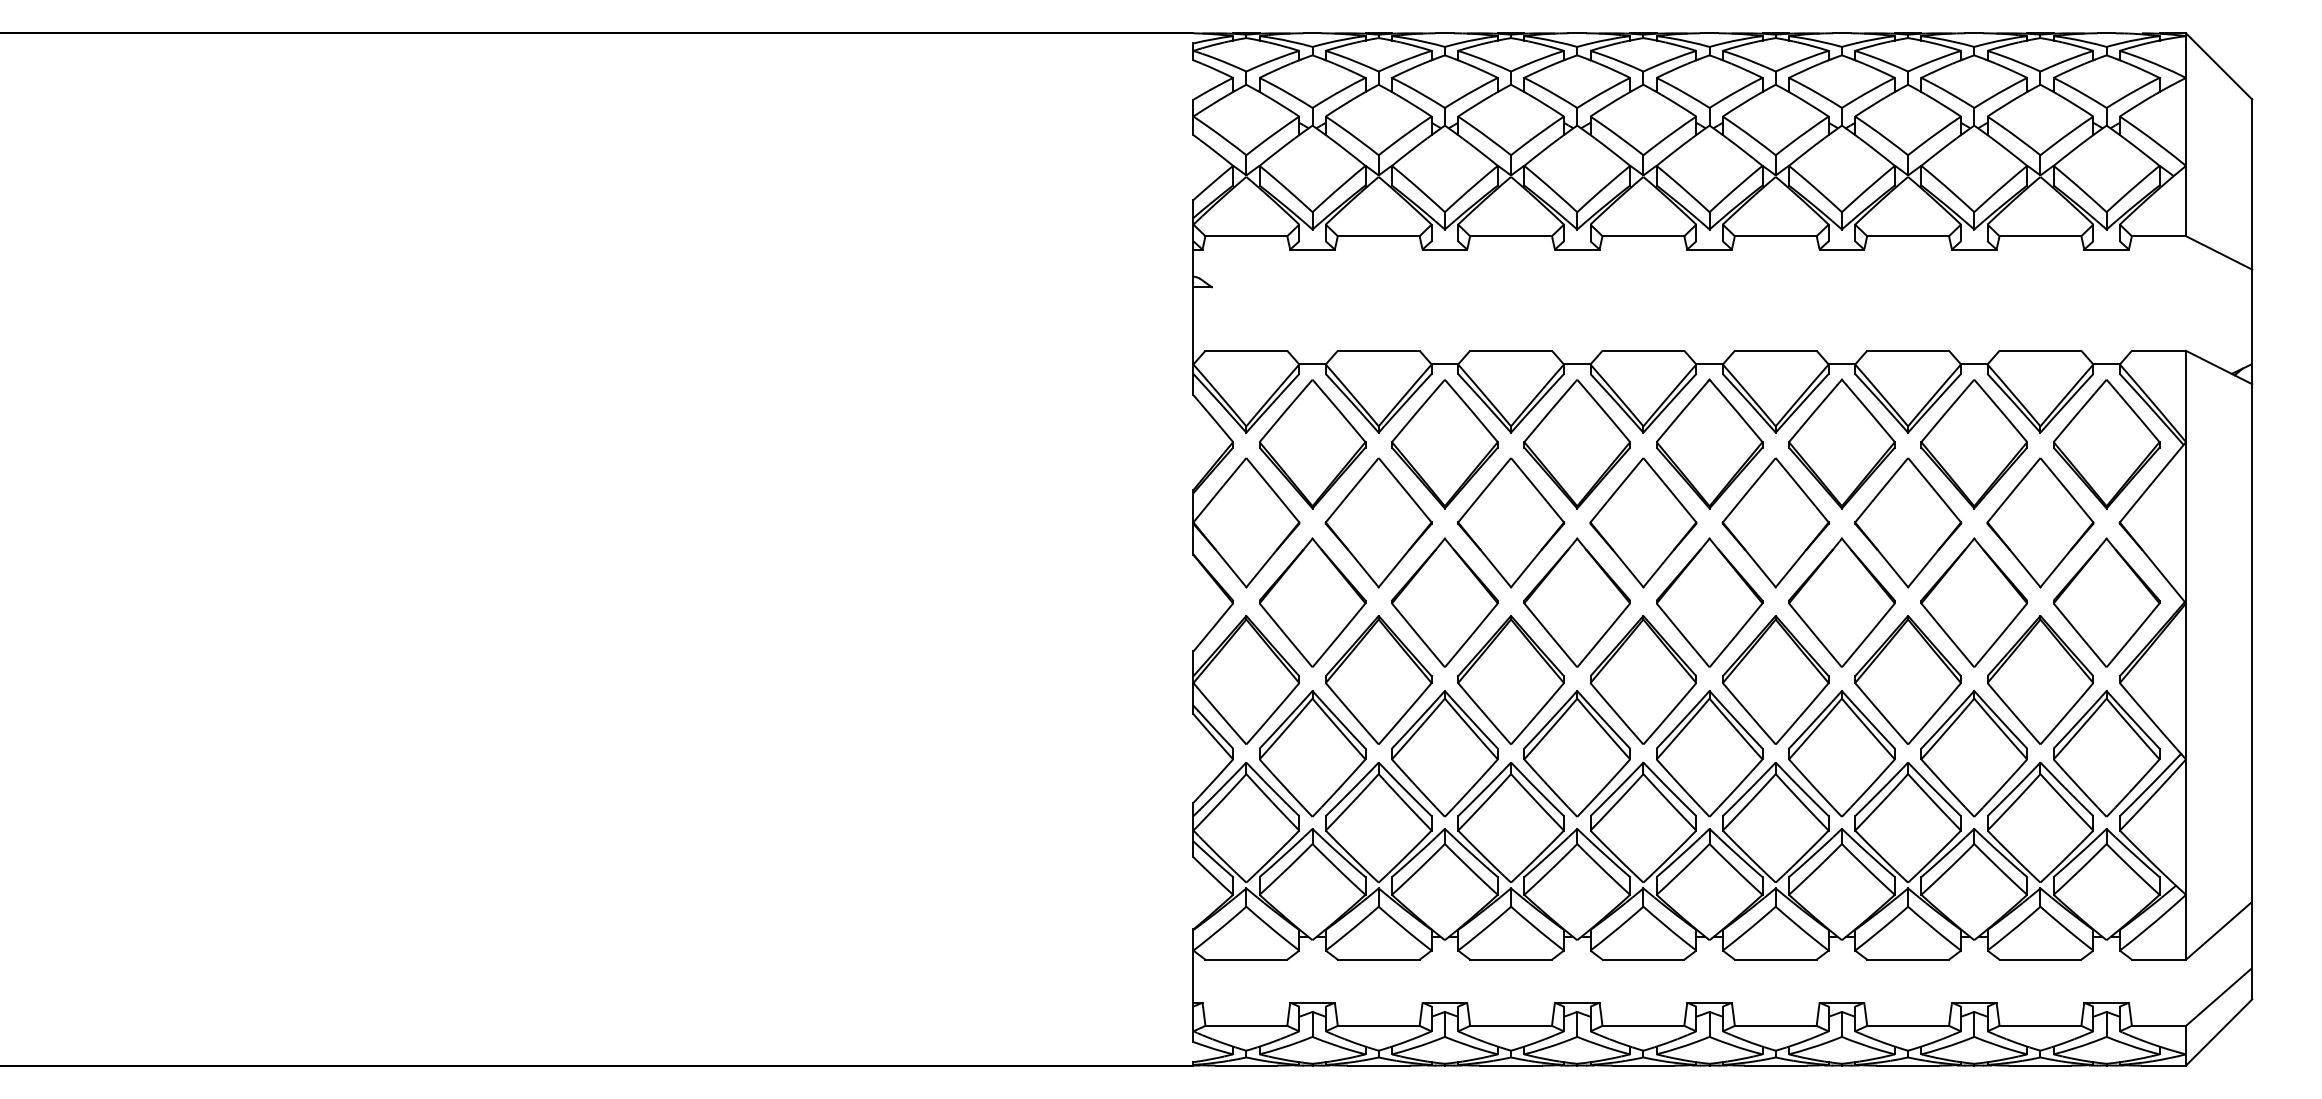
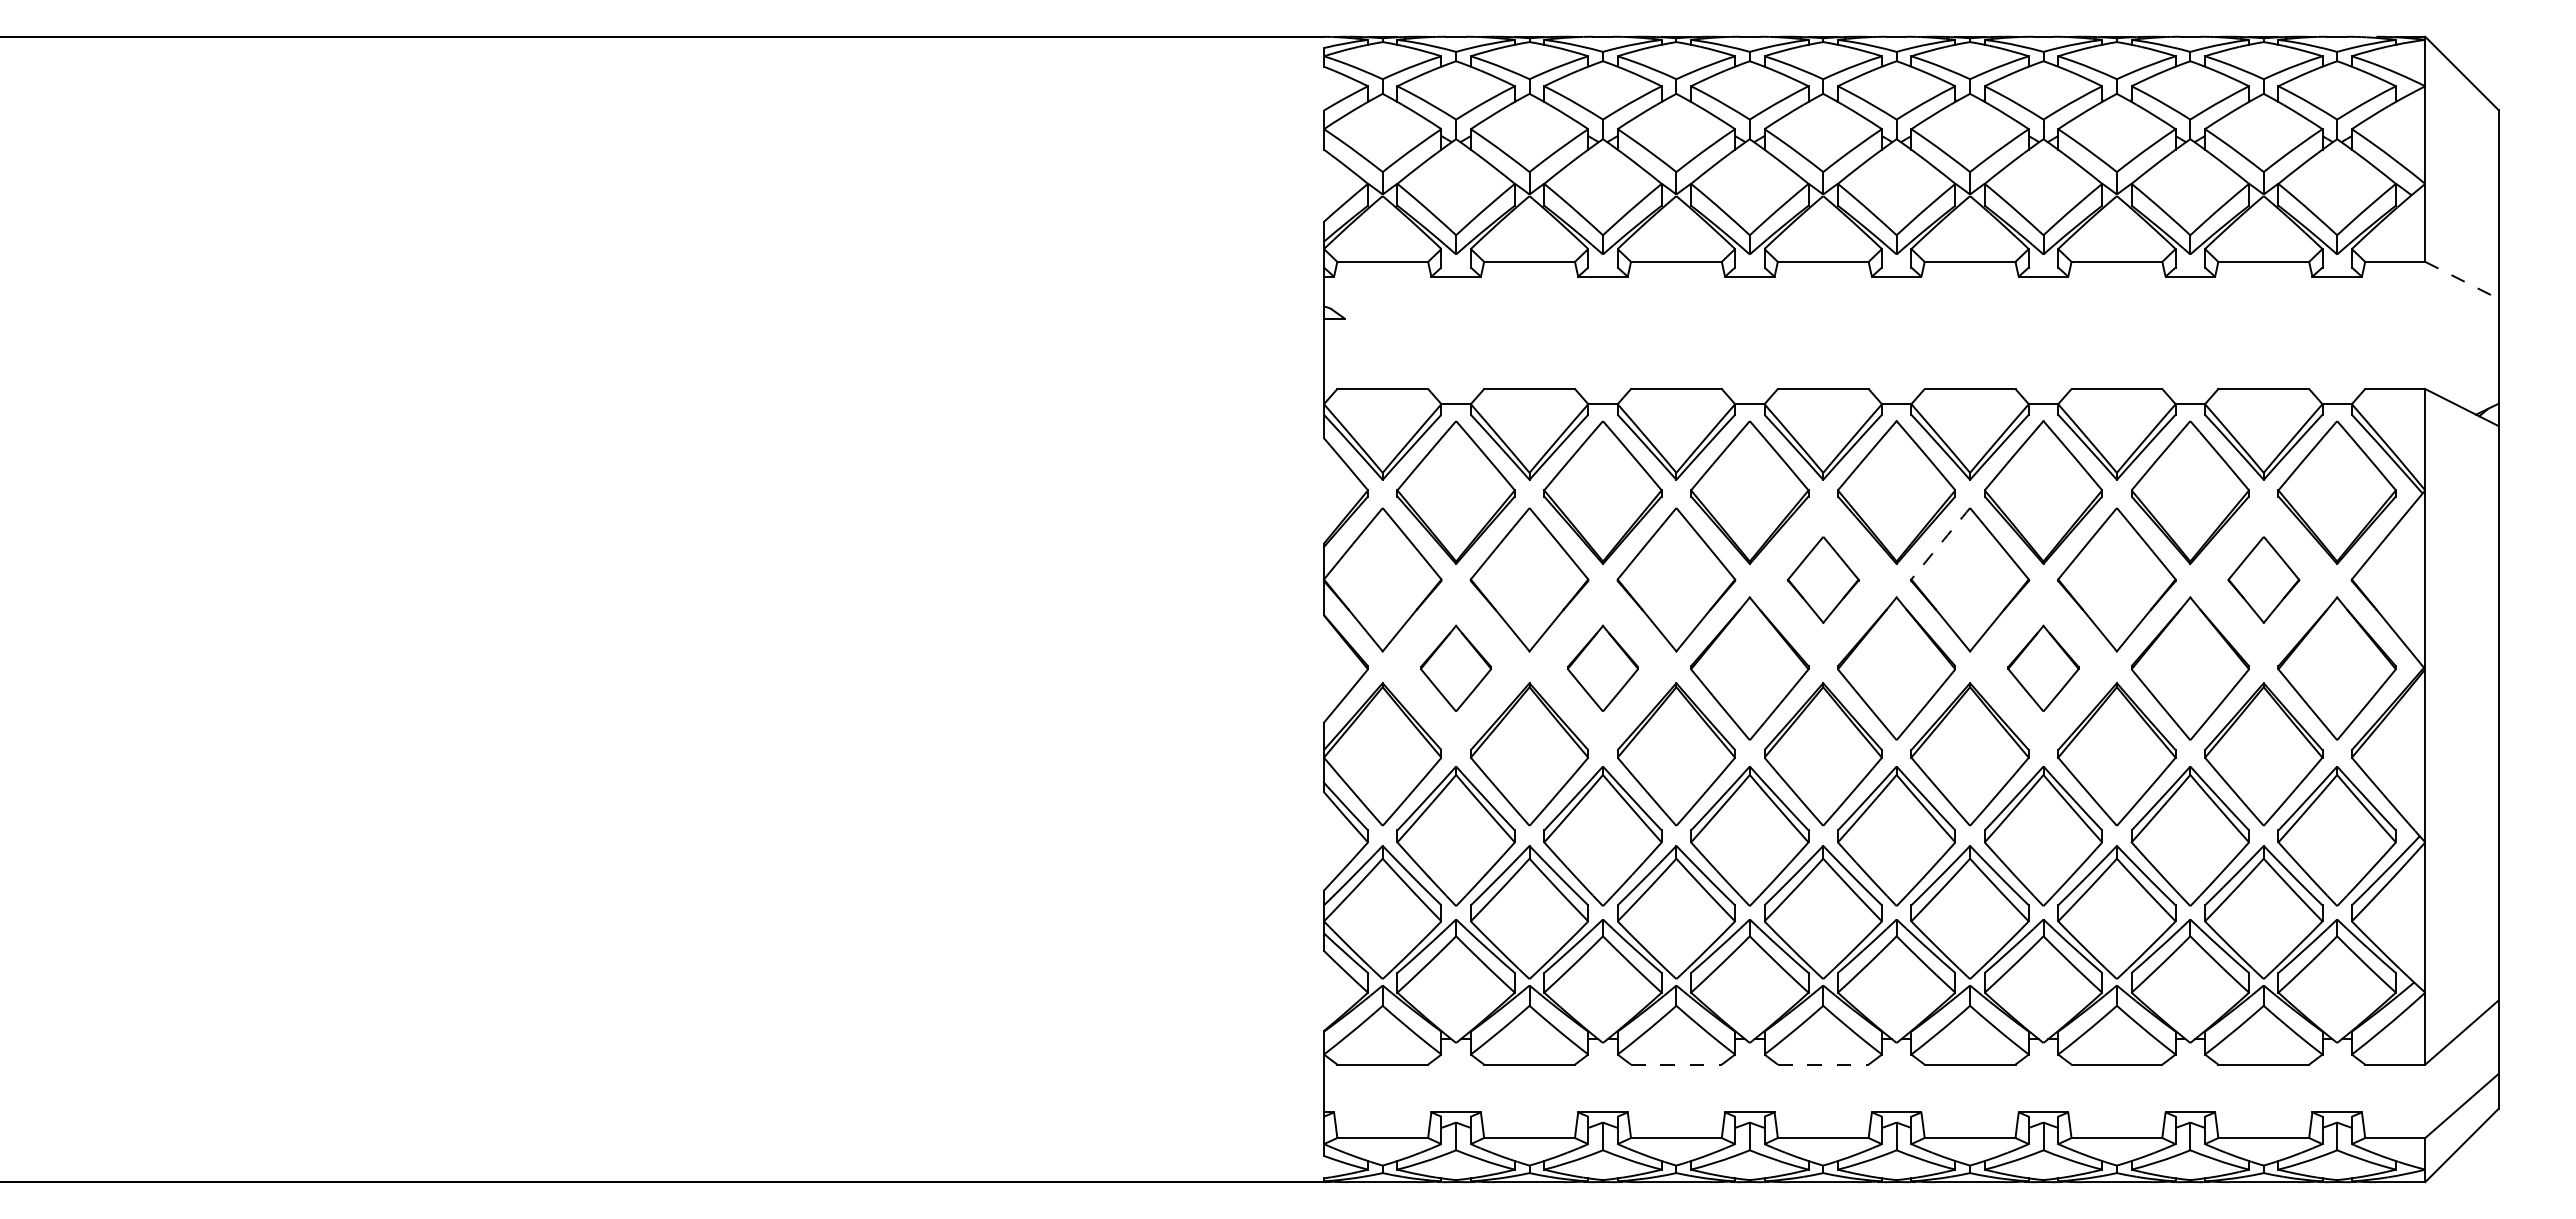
line: (2219, 252) -> (2462, 280), solid -> dashed
arc: (1749, 490) -> (1940, 543), solid -> dashed
part: (1643, 522) -> (1823, 579), size x0.6
part: (2040, 522) -> (2263, 579), size x0.6
part: (1311, 602) -> (1455, 668), size x0.6
part: (1444, 602) -> (1602, 668), size x0.6
part: (1841, 602) -> (2043, 668), size x0.6
line: (1511, 959) -> (1676, 1064), solid -> dashed
line: (1643, 959) -> (1823, 1064), solid -> dashed

